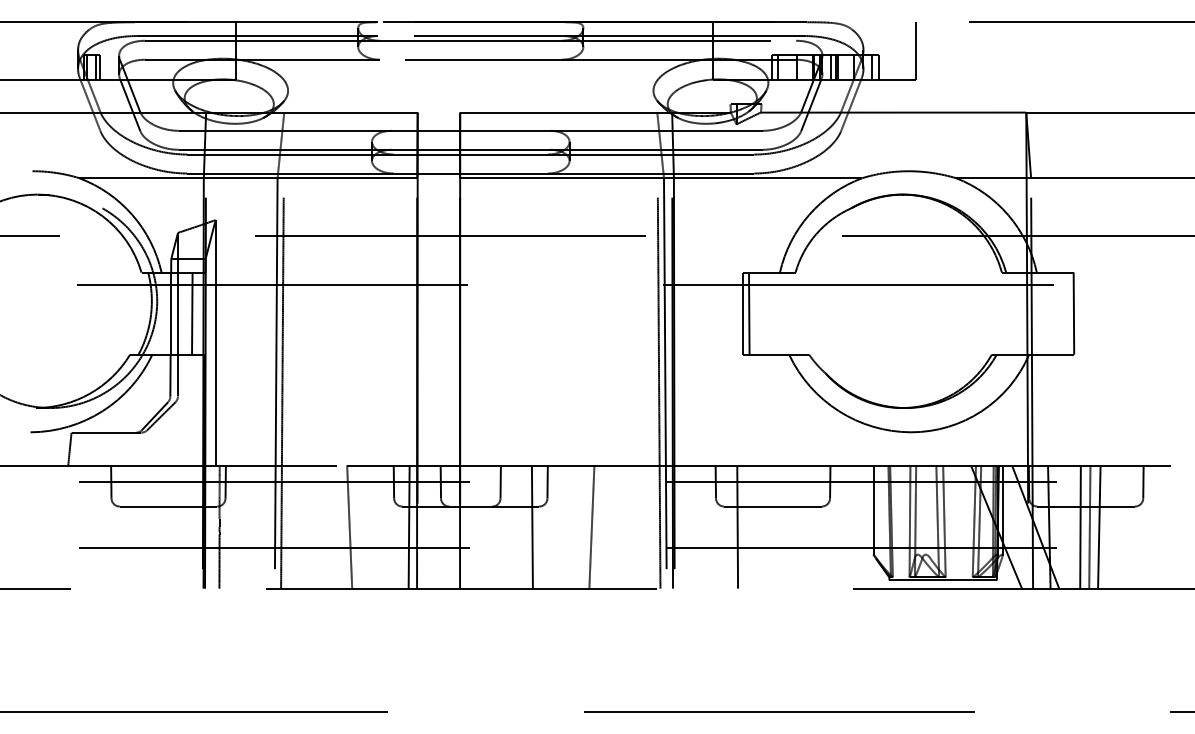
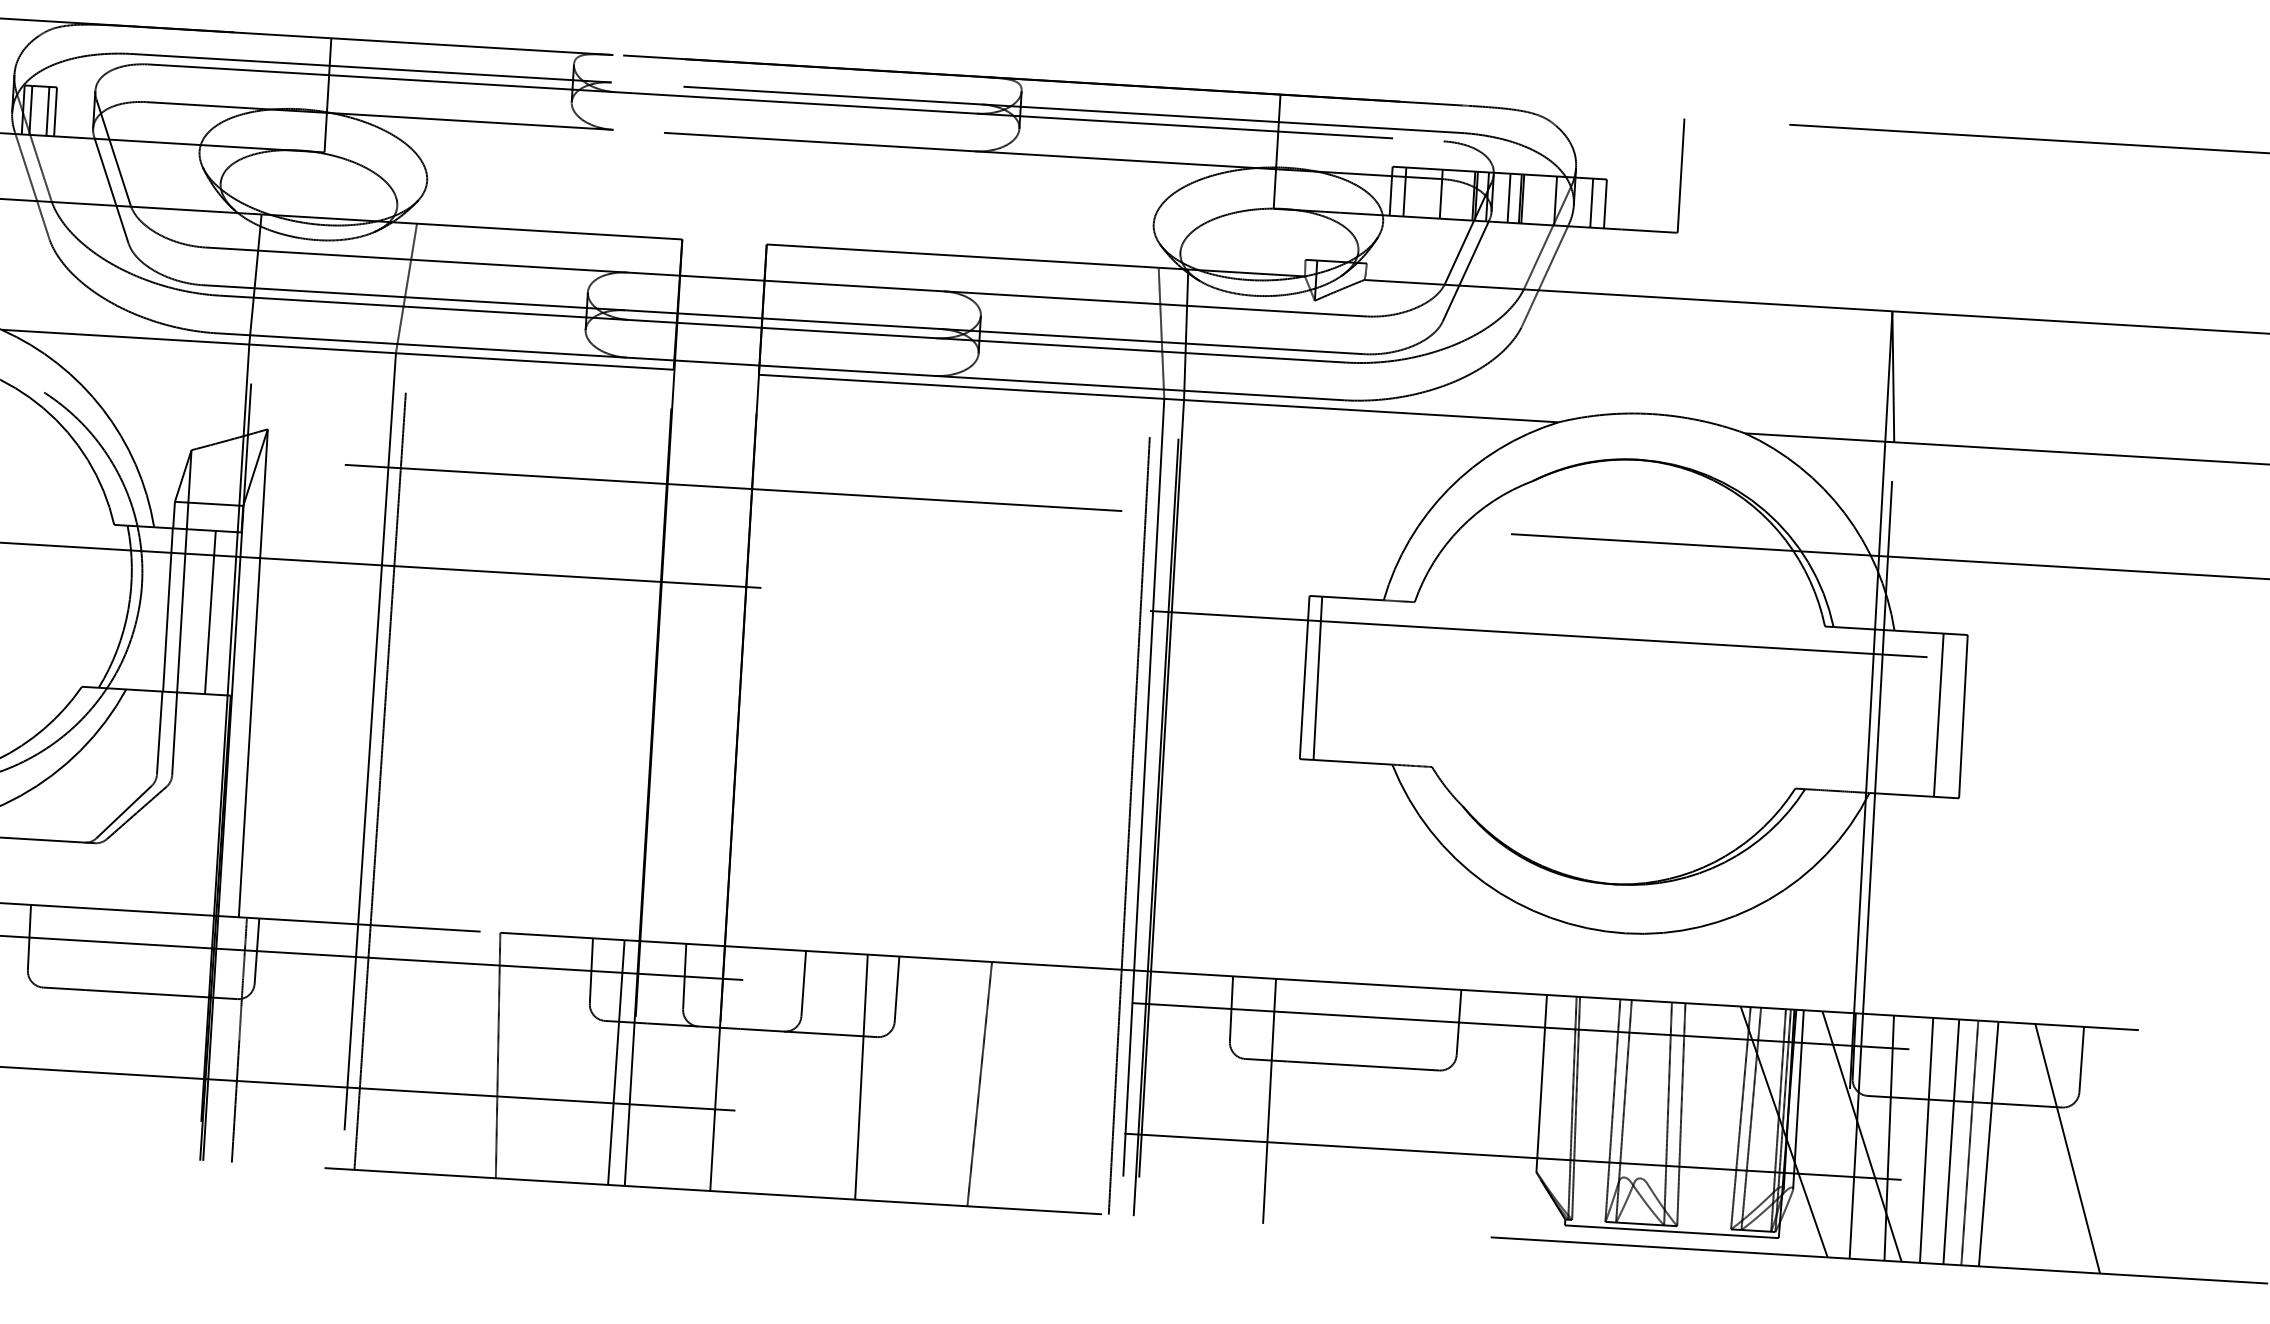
line: (1061, 313) -> (1938, 714), added
line: (1067, 526) -> (1925, 1139), added
line: (1139, 526) -> (2068, 1147), added

